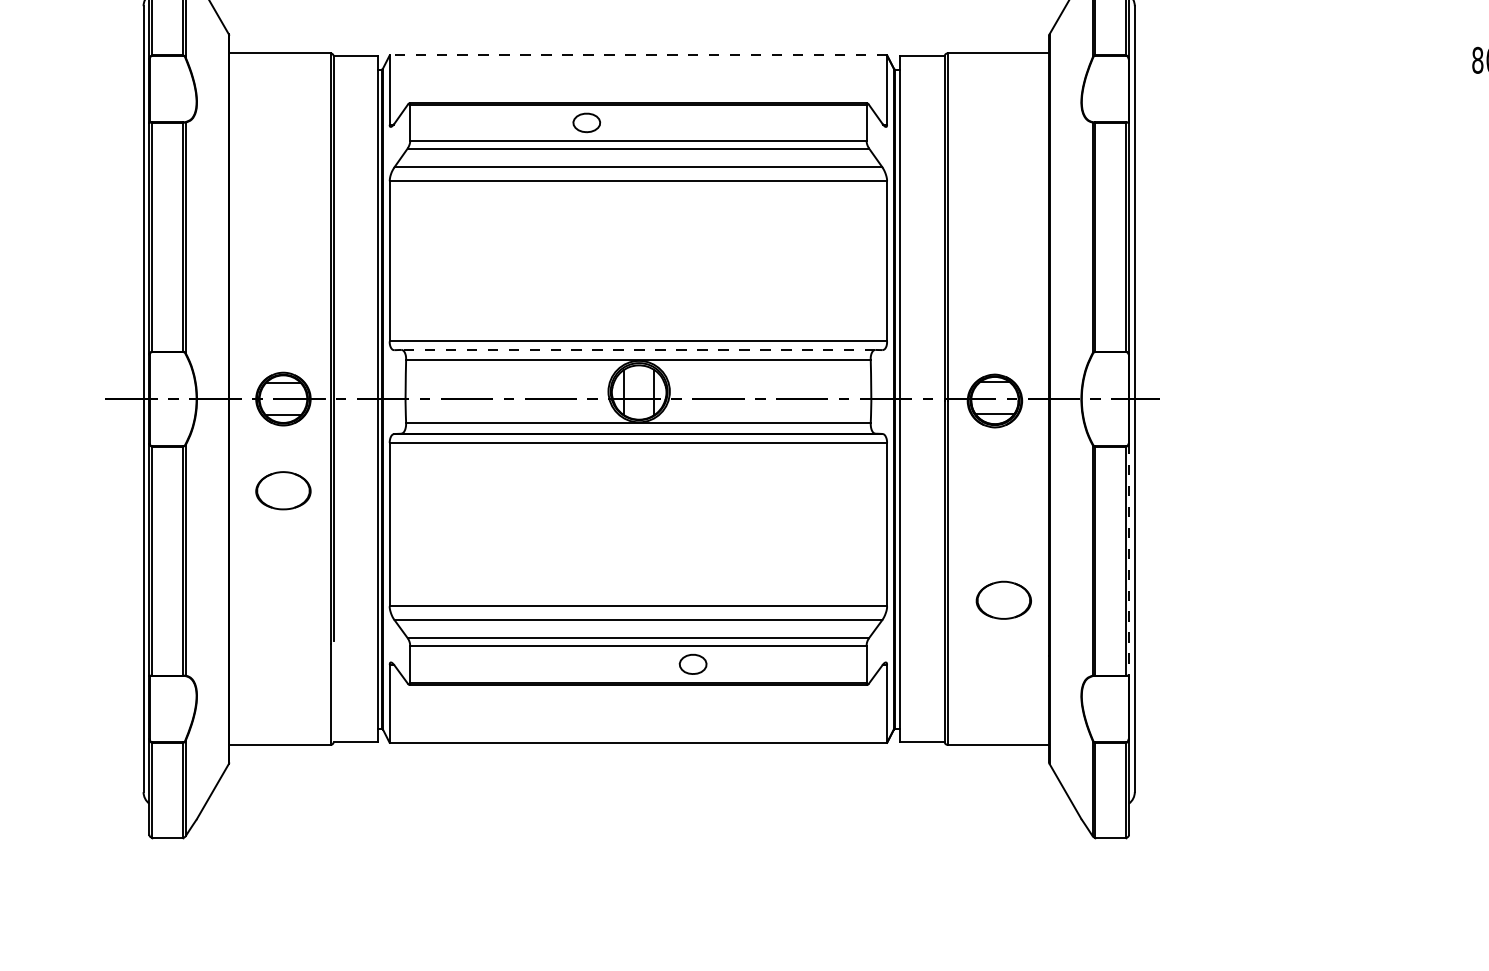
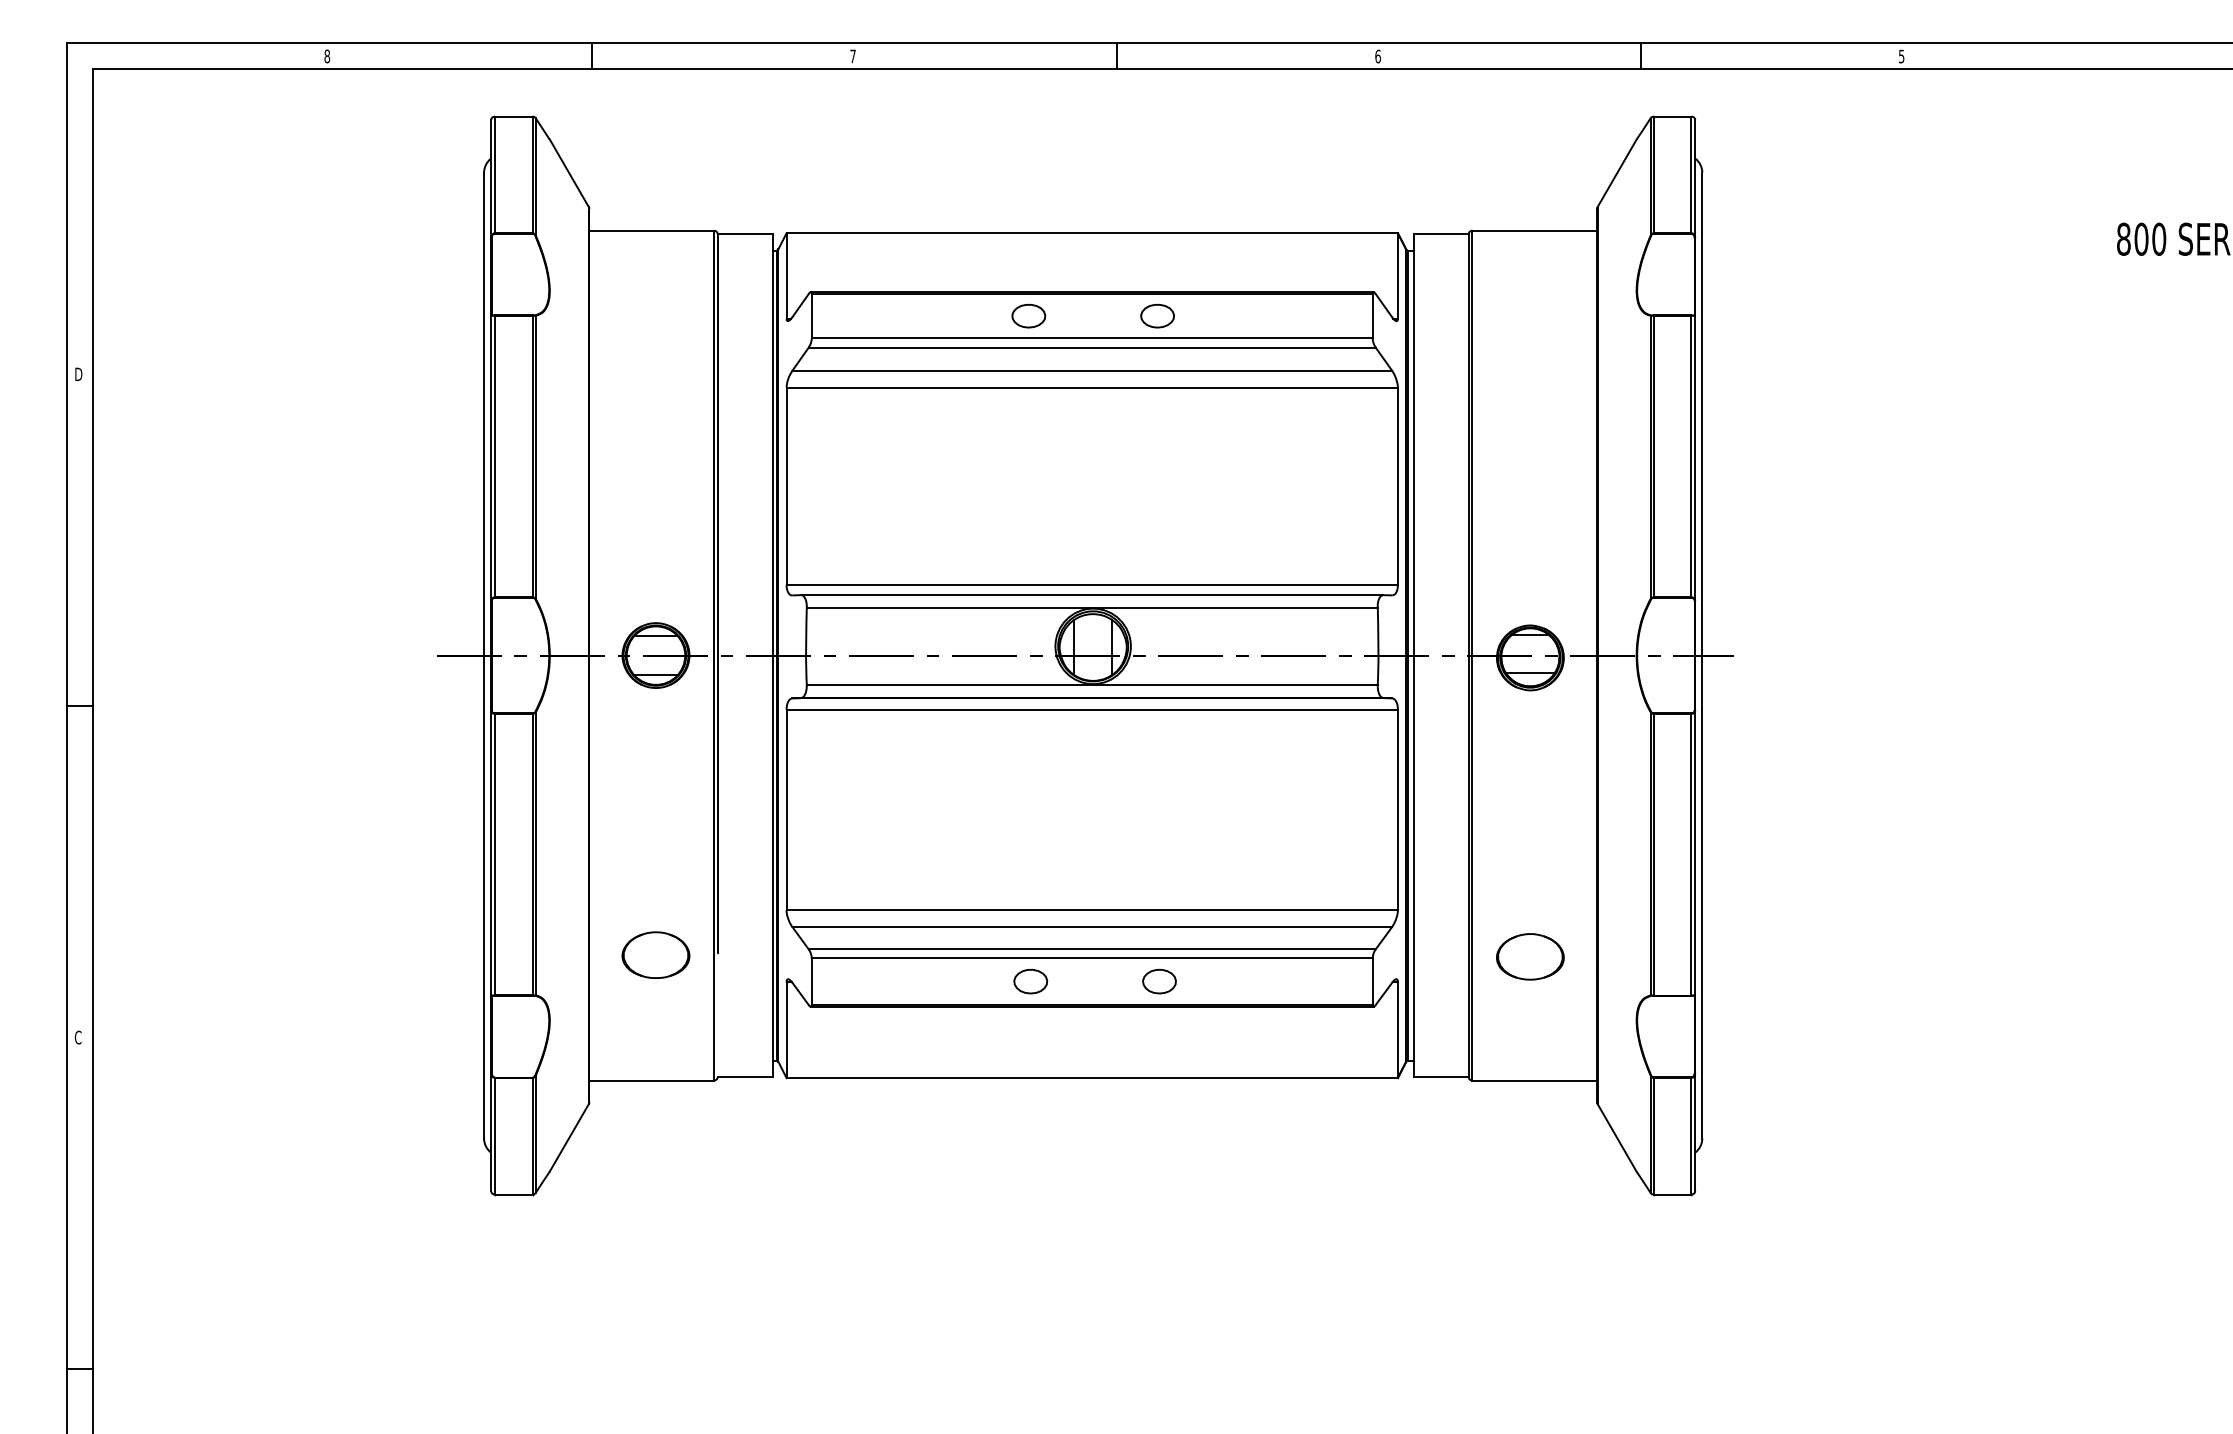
line: (638, 55) -> (1092, 233), dashed -> solid
part: (691, 123) -> (1157, 316), added
line: (637, 350) -> (1091, 595), dashed -> solid
part: (283, 490) -> (655, 954), moved
line: (1129, 560) -> (1695, 853), dashed -> solid
part: (1003, 600) -> (1530, 956), moved
part: (588, 664) -> (1030, 981), added

